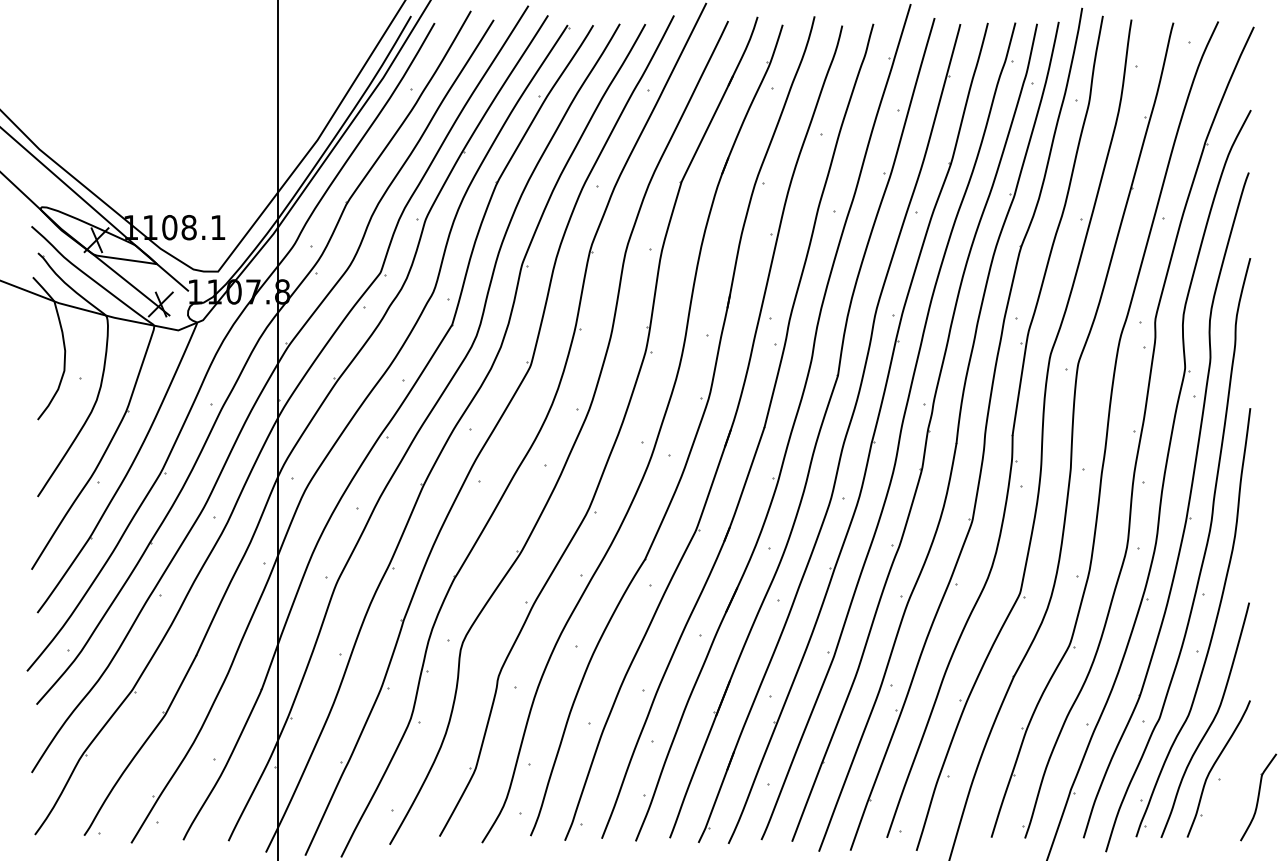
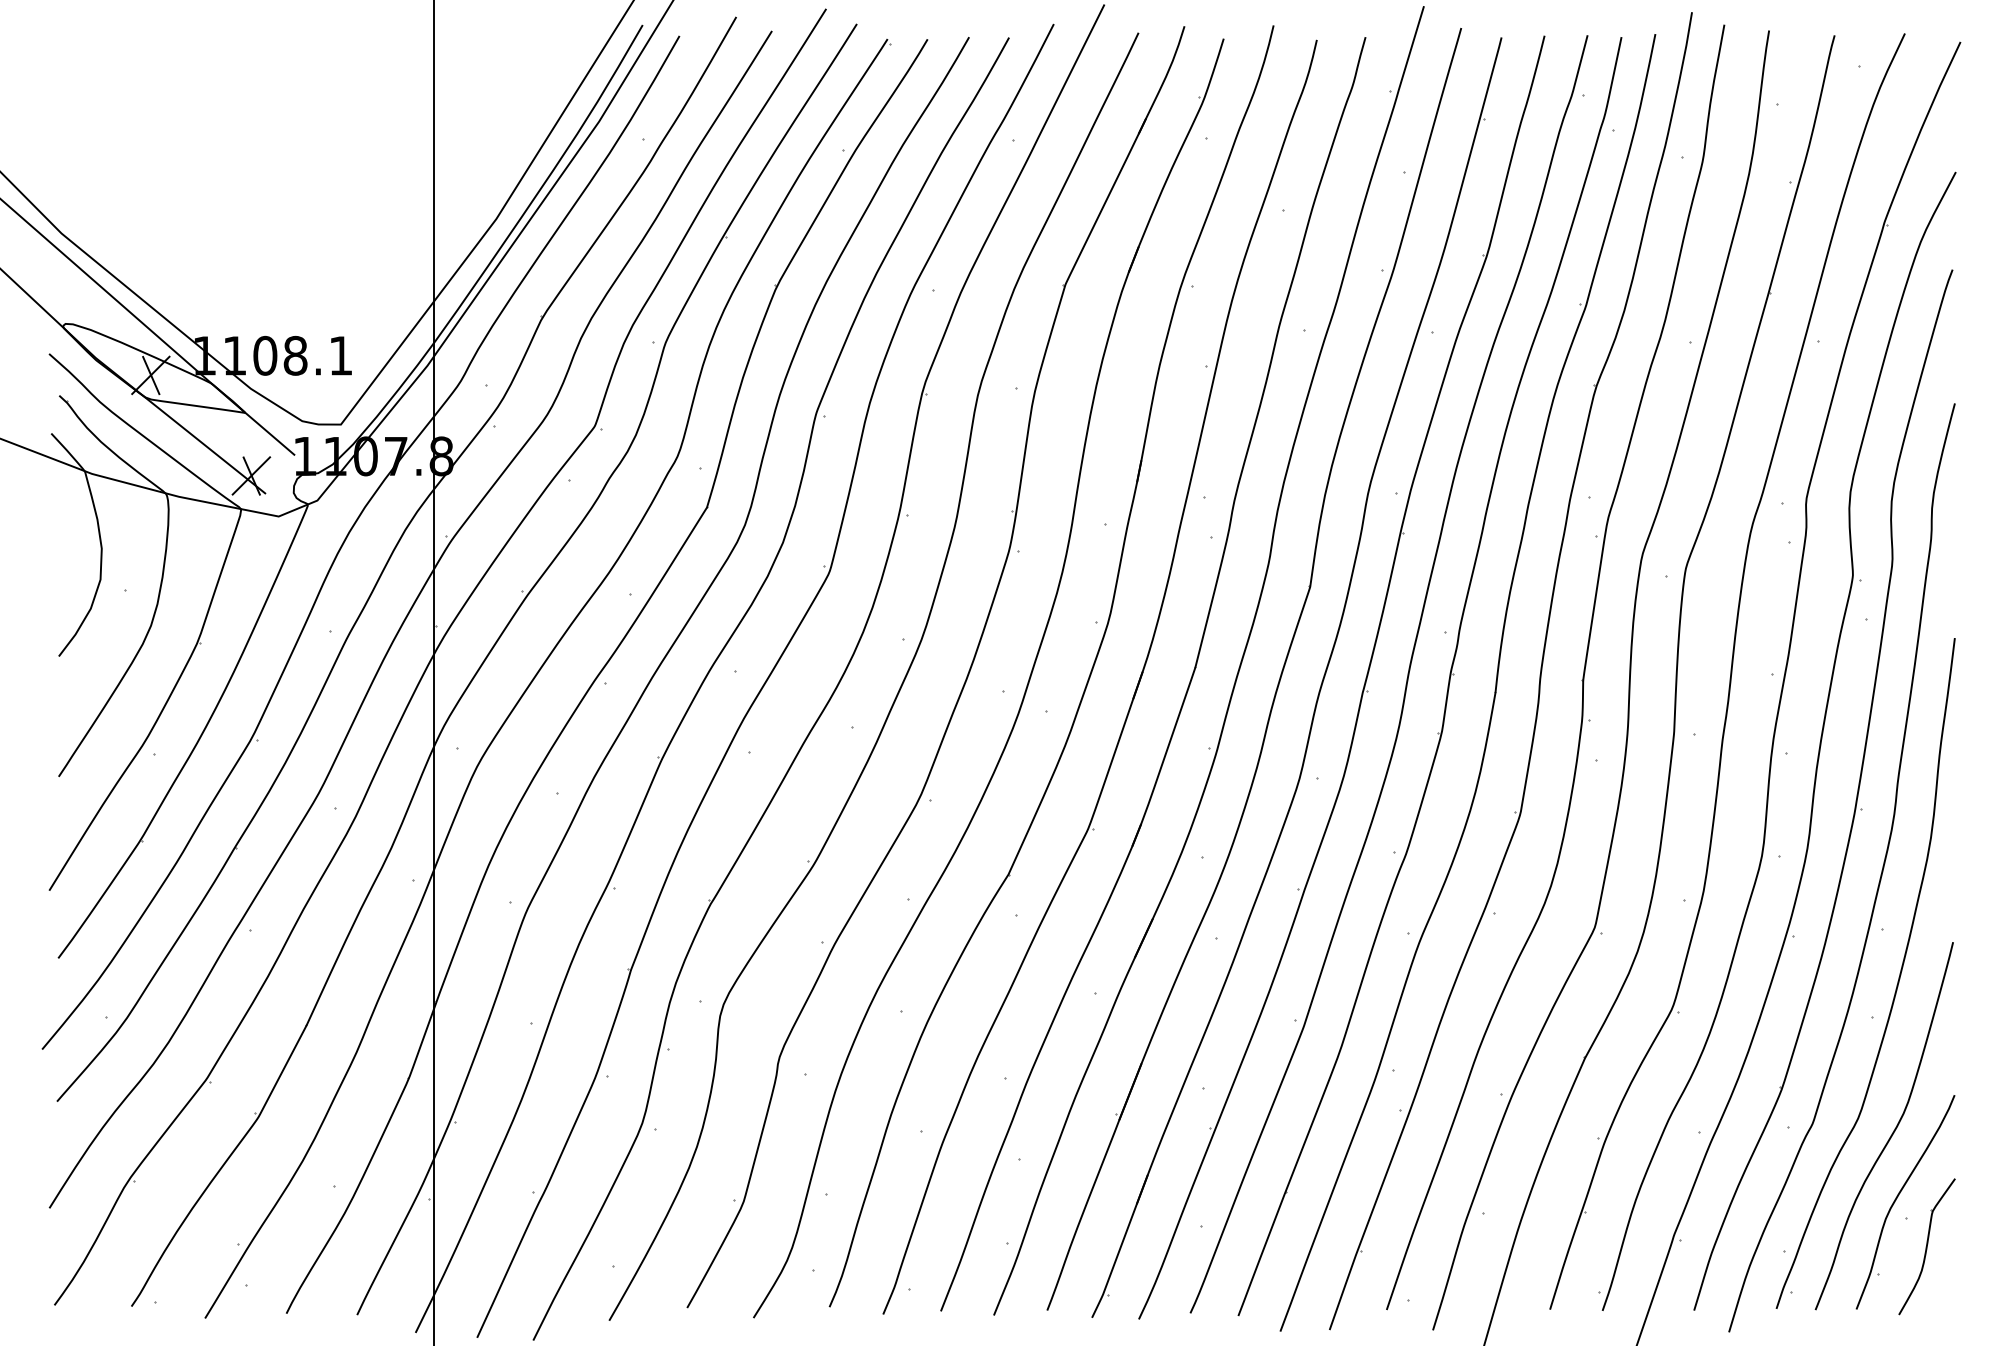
part: (1258, 797) -> (1926, 1246), moved

